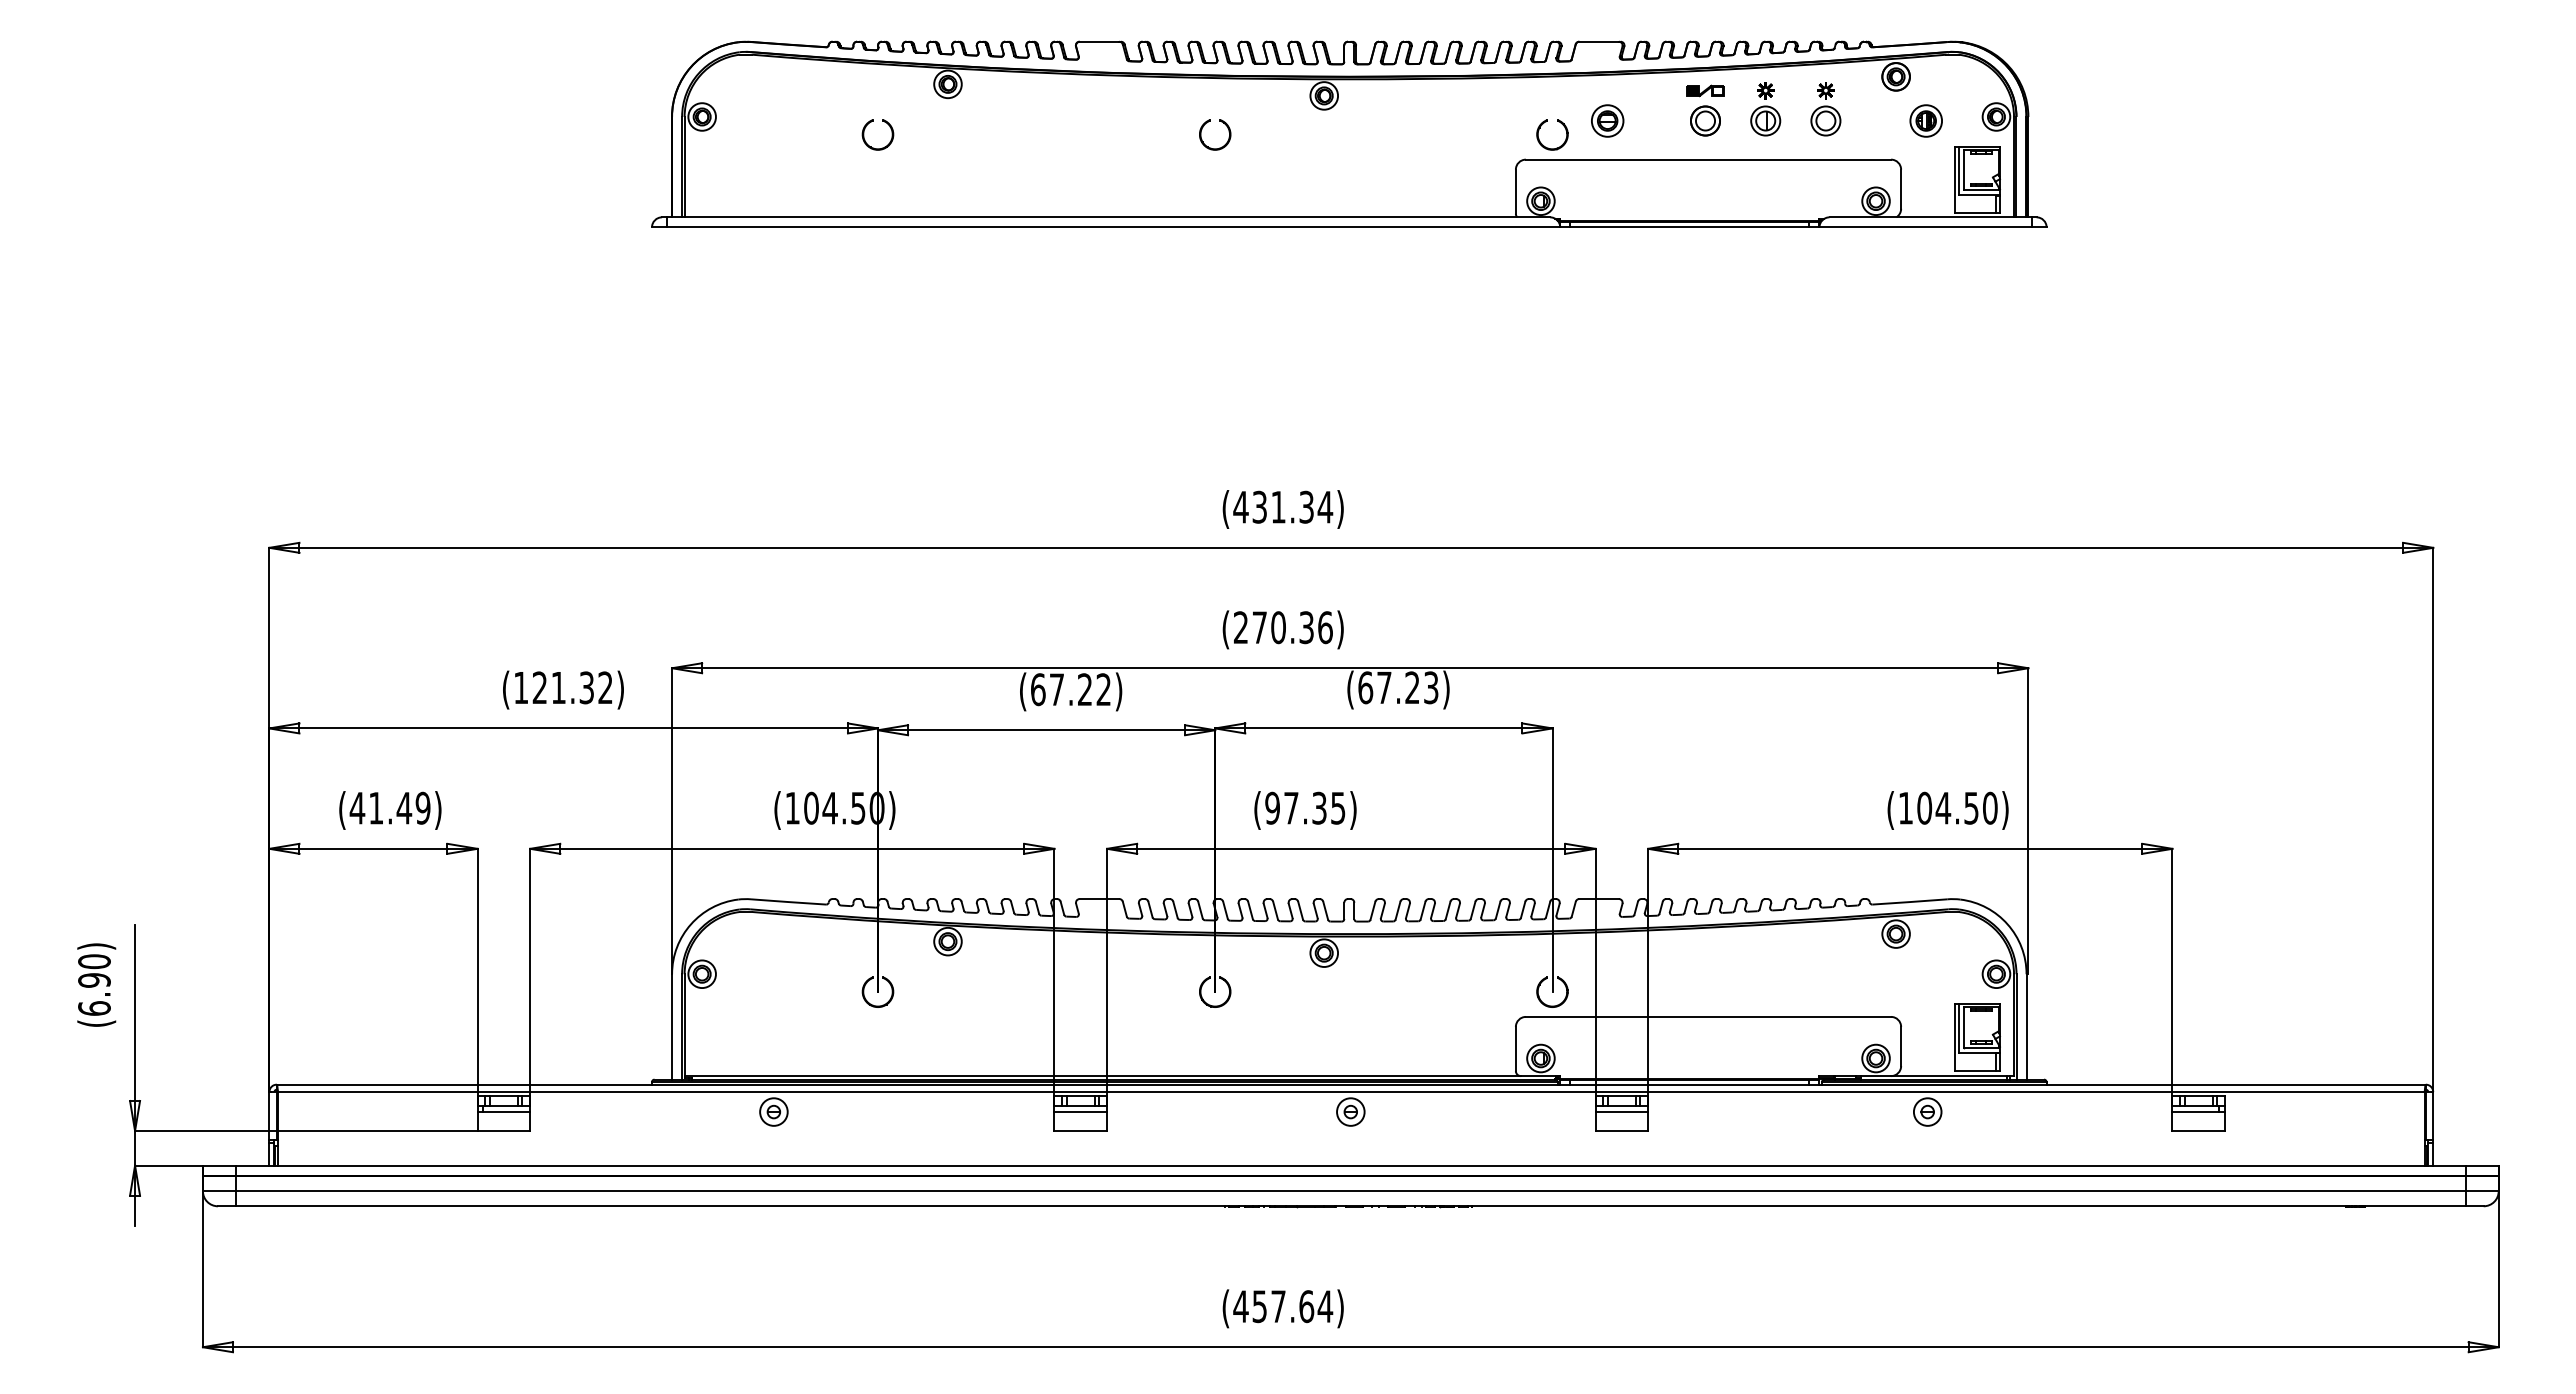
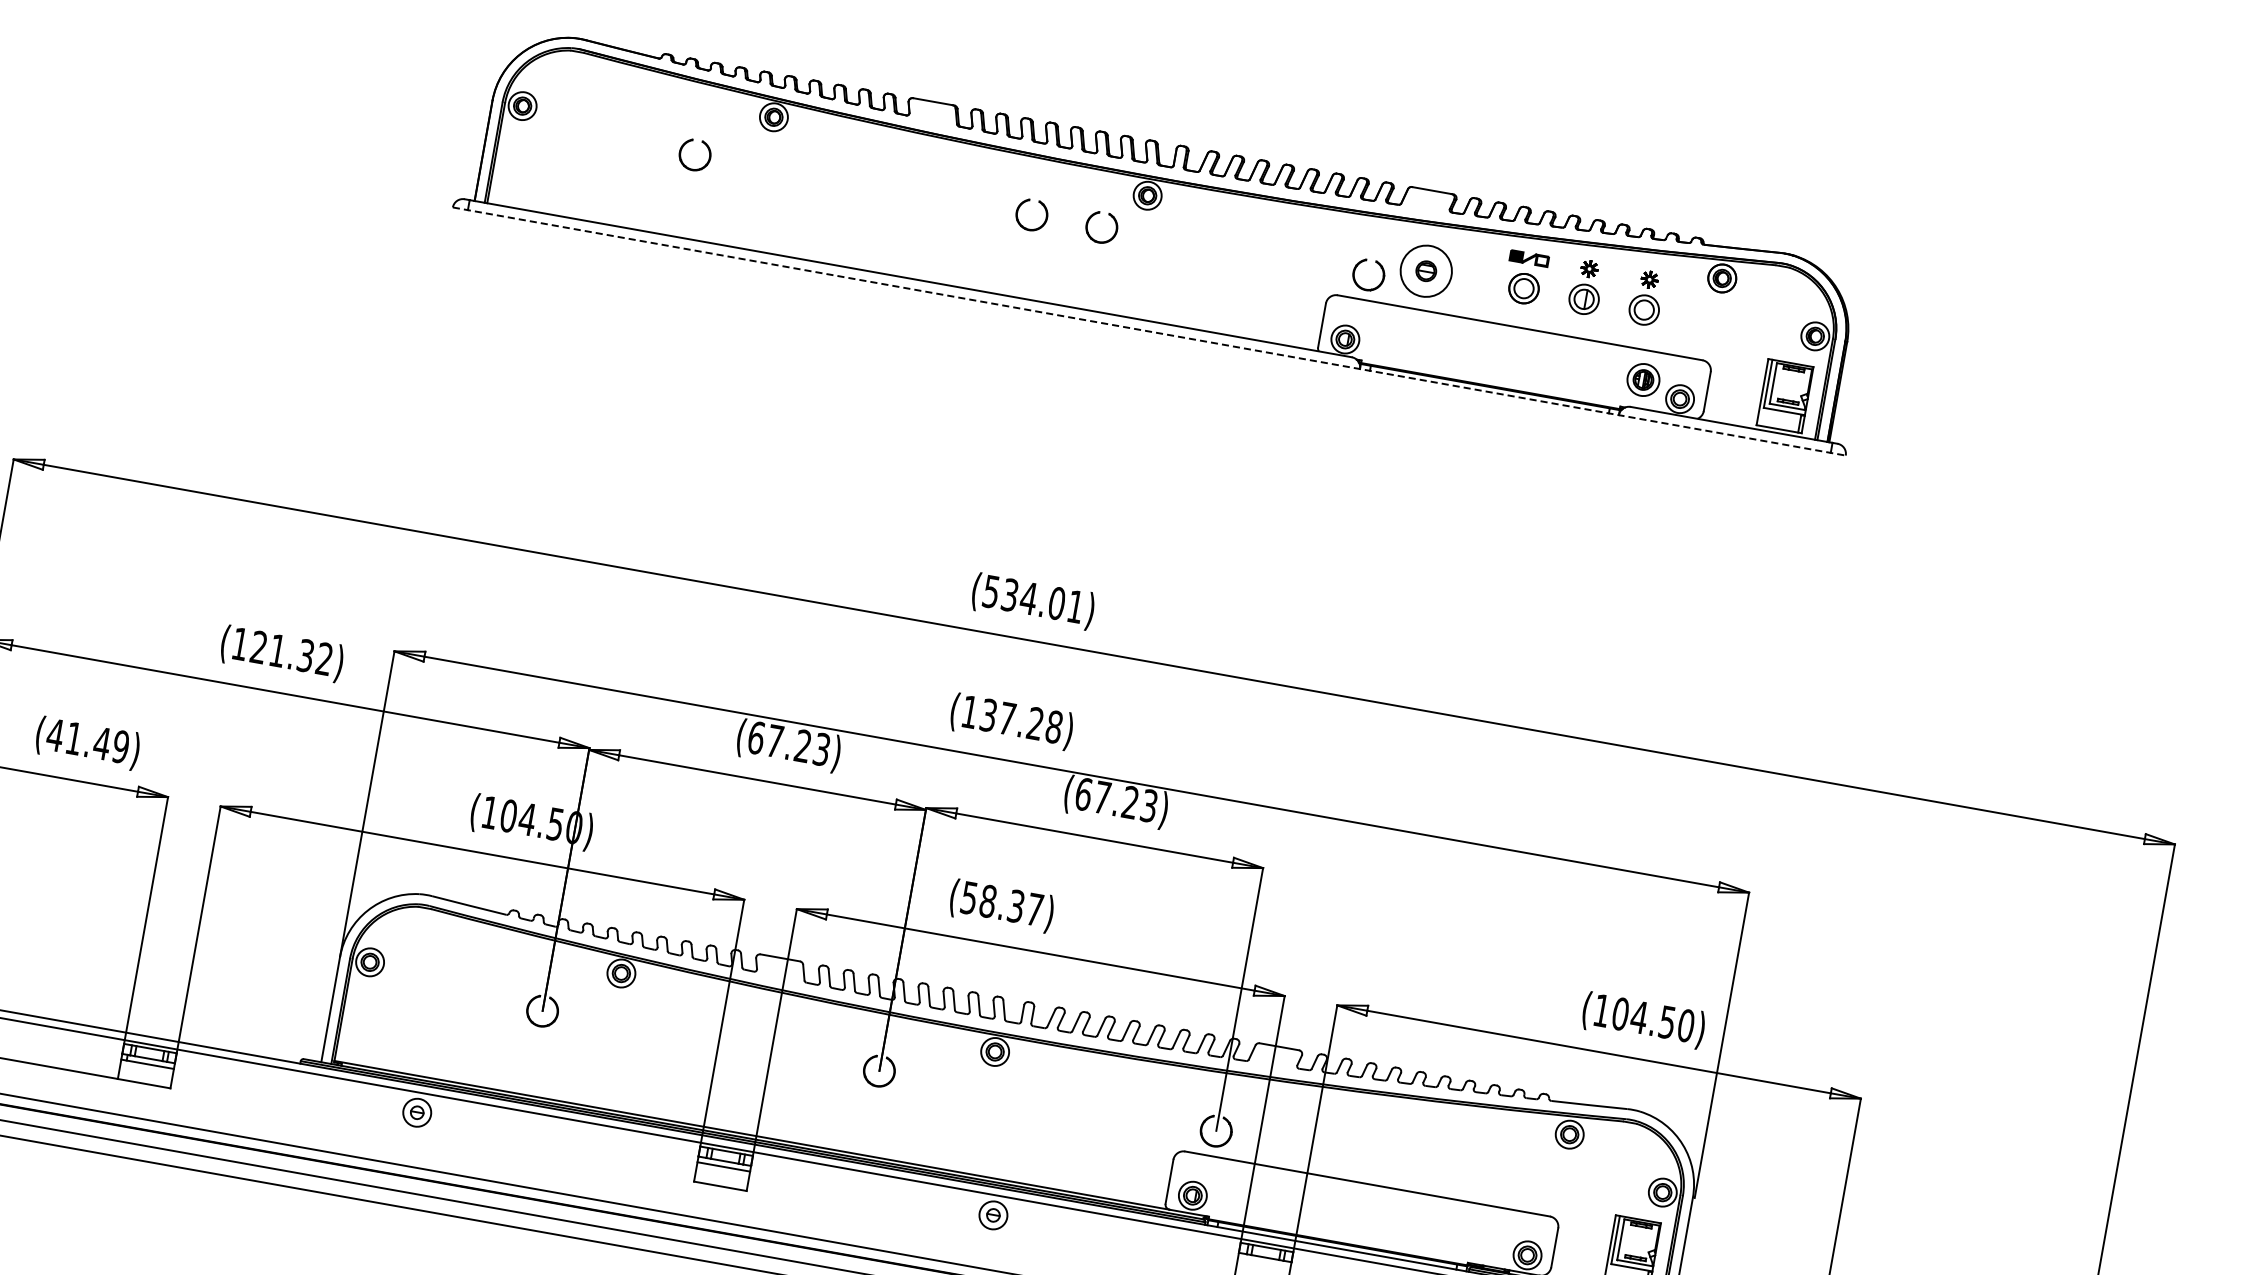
circle: (1607, 120) -> (1426, 270), size x1.6
part: (1925, 120) -> (1642, 379), moved
part: (1298, 132) -> (1115, 227), added
line: (1349, 227) -> (1149, 331), solid -> dashed
text: (1283, 506) -> (1033, 598), (431.34) -> (534.01)
text: (1283, 627) -> (1012, 719), (270.36) -> (137.28)
text: (1103, 689) -> (821, 749), (67.22) -> (67.23)
text: (1305, 807) -> (1002, 903), (97.35) -> (58.37)
line: (1621, 1111) -> (1263, 1262), removed

